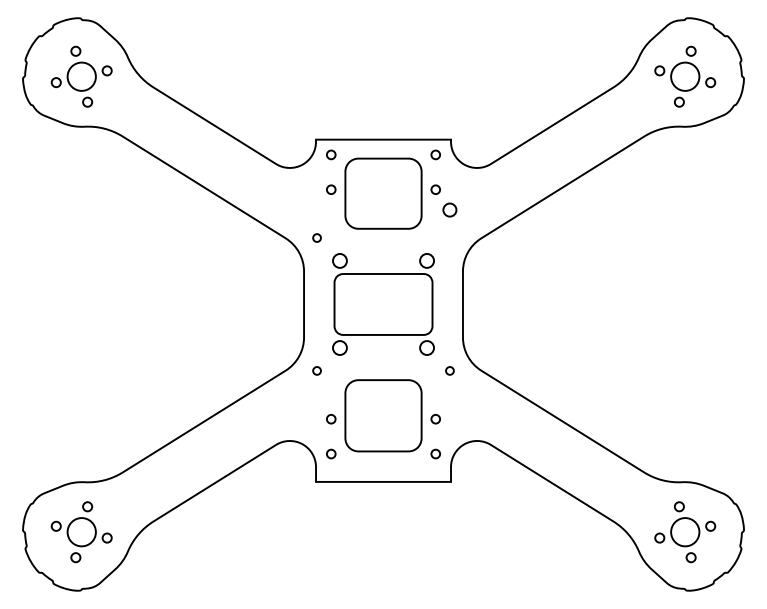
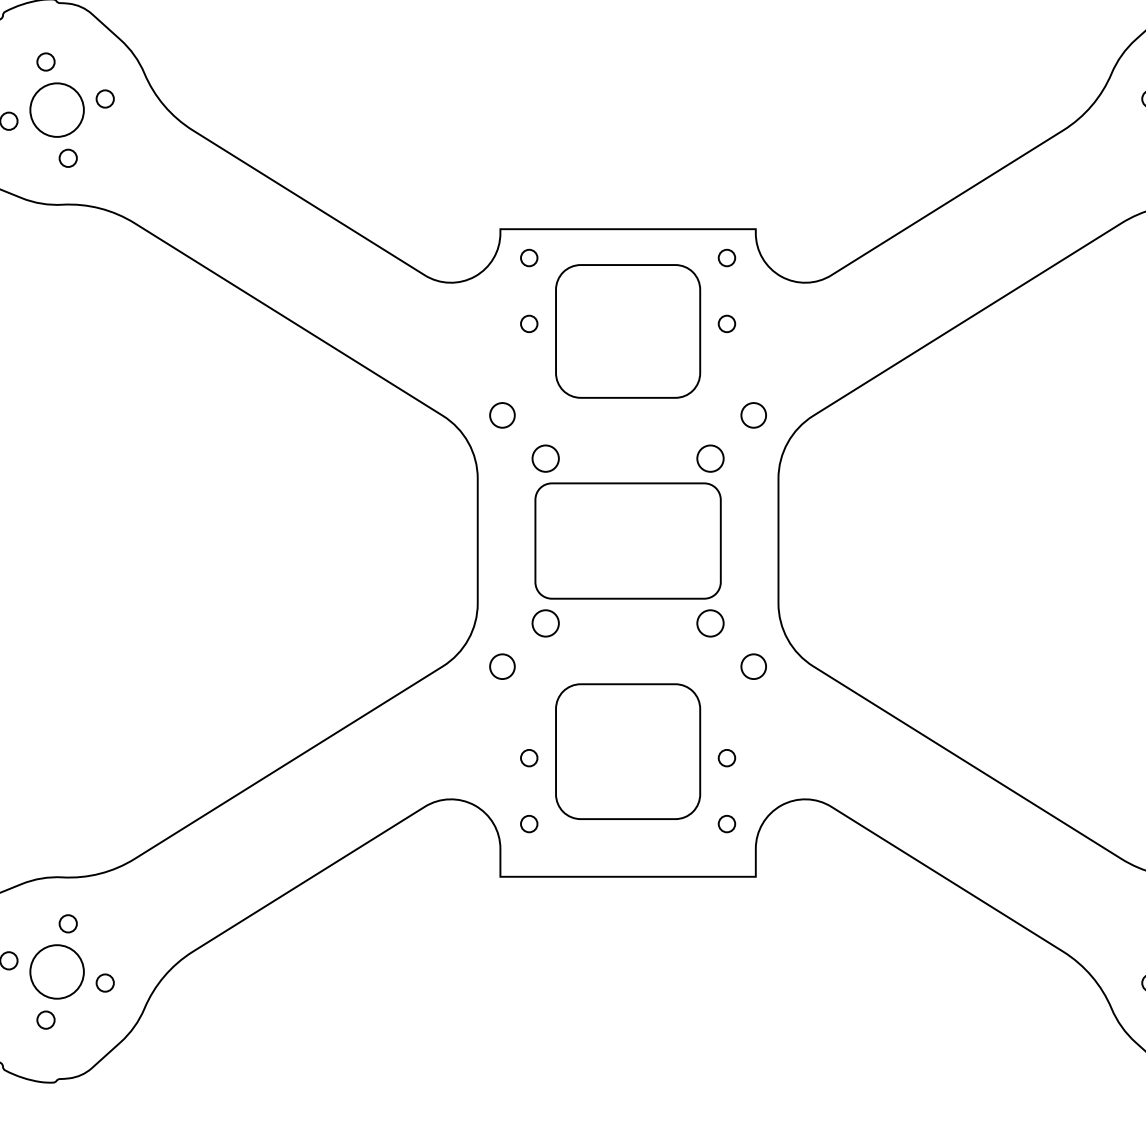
circle: (449, 209) -> (752, 414), moved
circle: (316, 237) -> (501, 414), size x1.67
circle: (316, 370) -> (501, 665), size x1.67
circle: (449, 370) -> (752, 665), size x1.67

